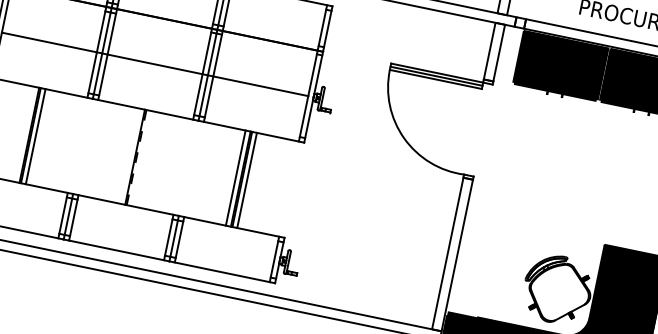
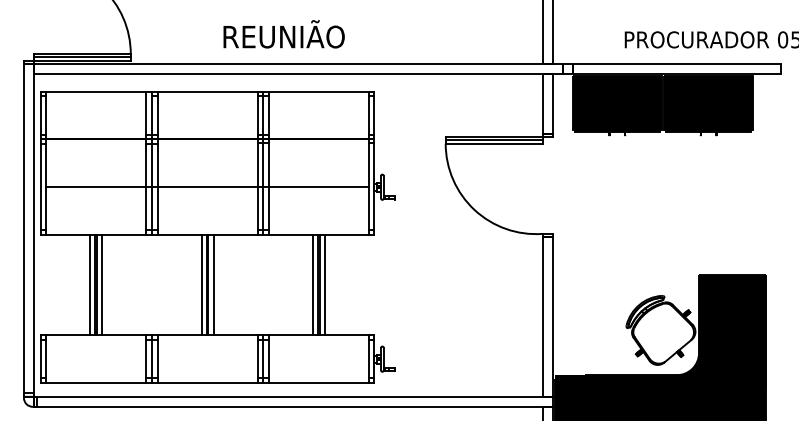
line: (24, 134) -> (90, 285), added
line: (130, 156) -> (201, 285), added
line: (136, 156) -> (208, 284), dashed -> solid
line: (141, 158) -> (213, 285), added

